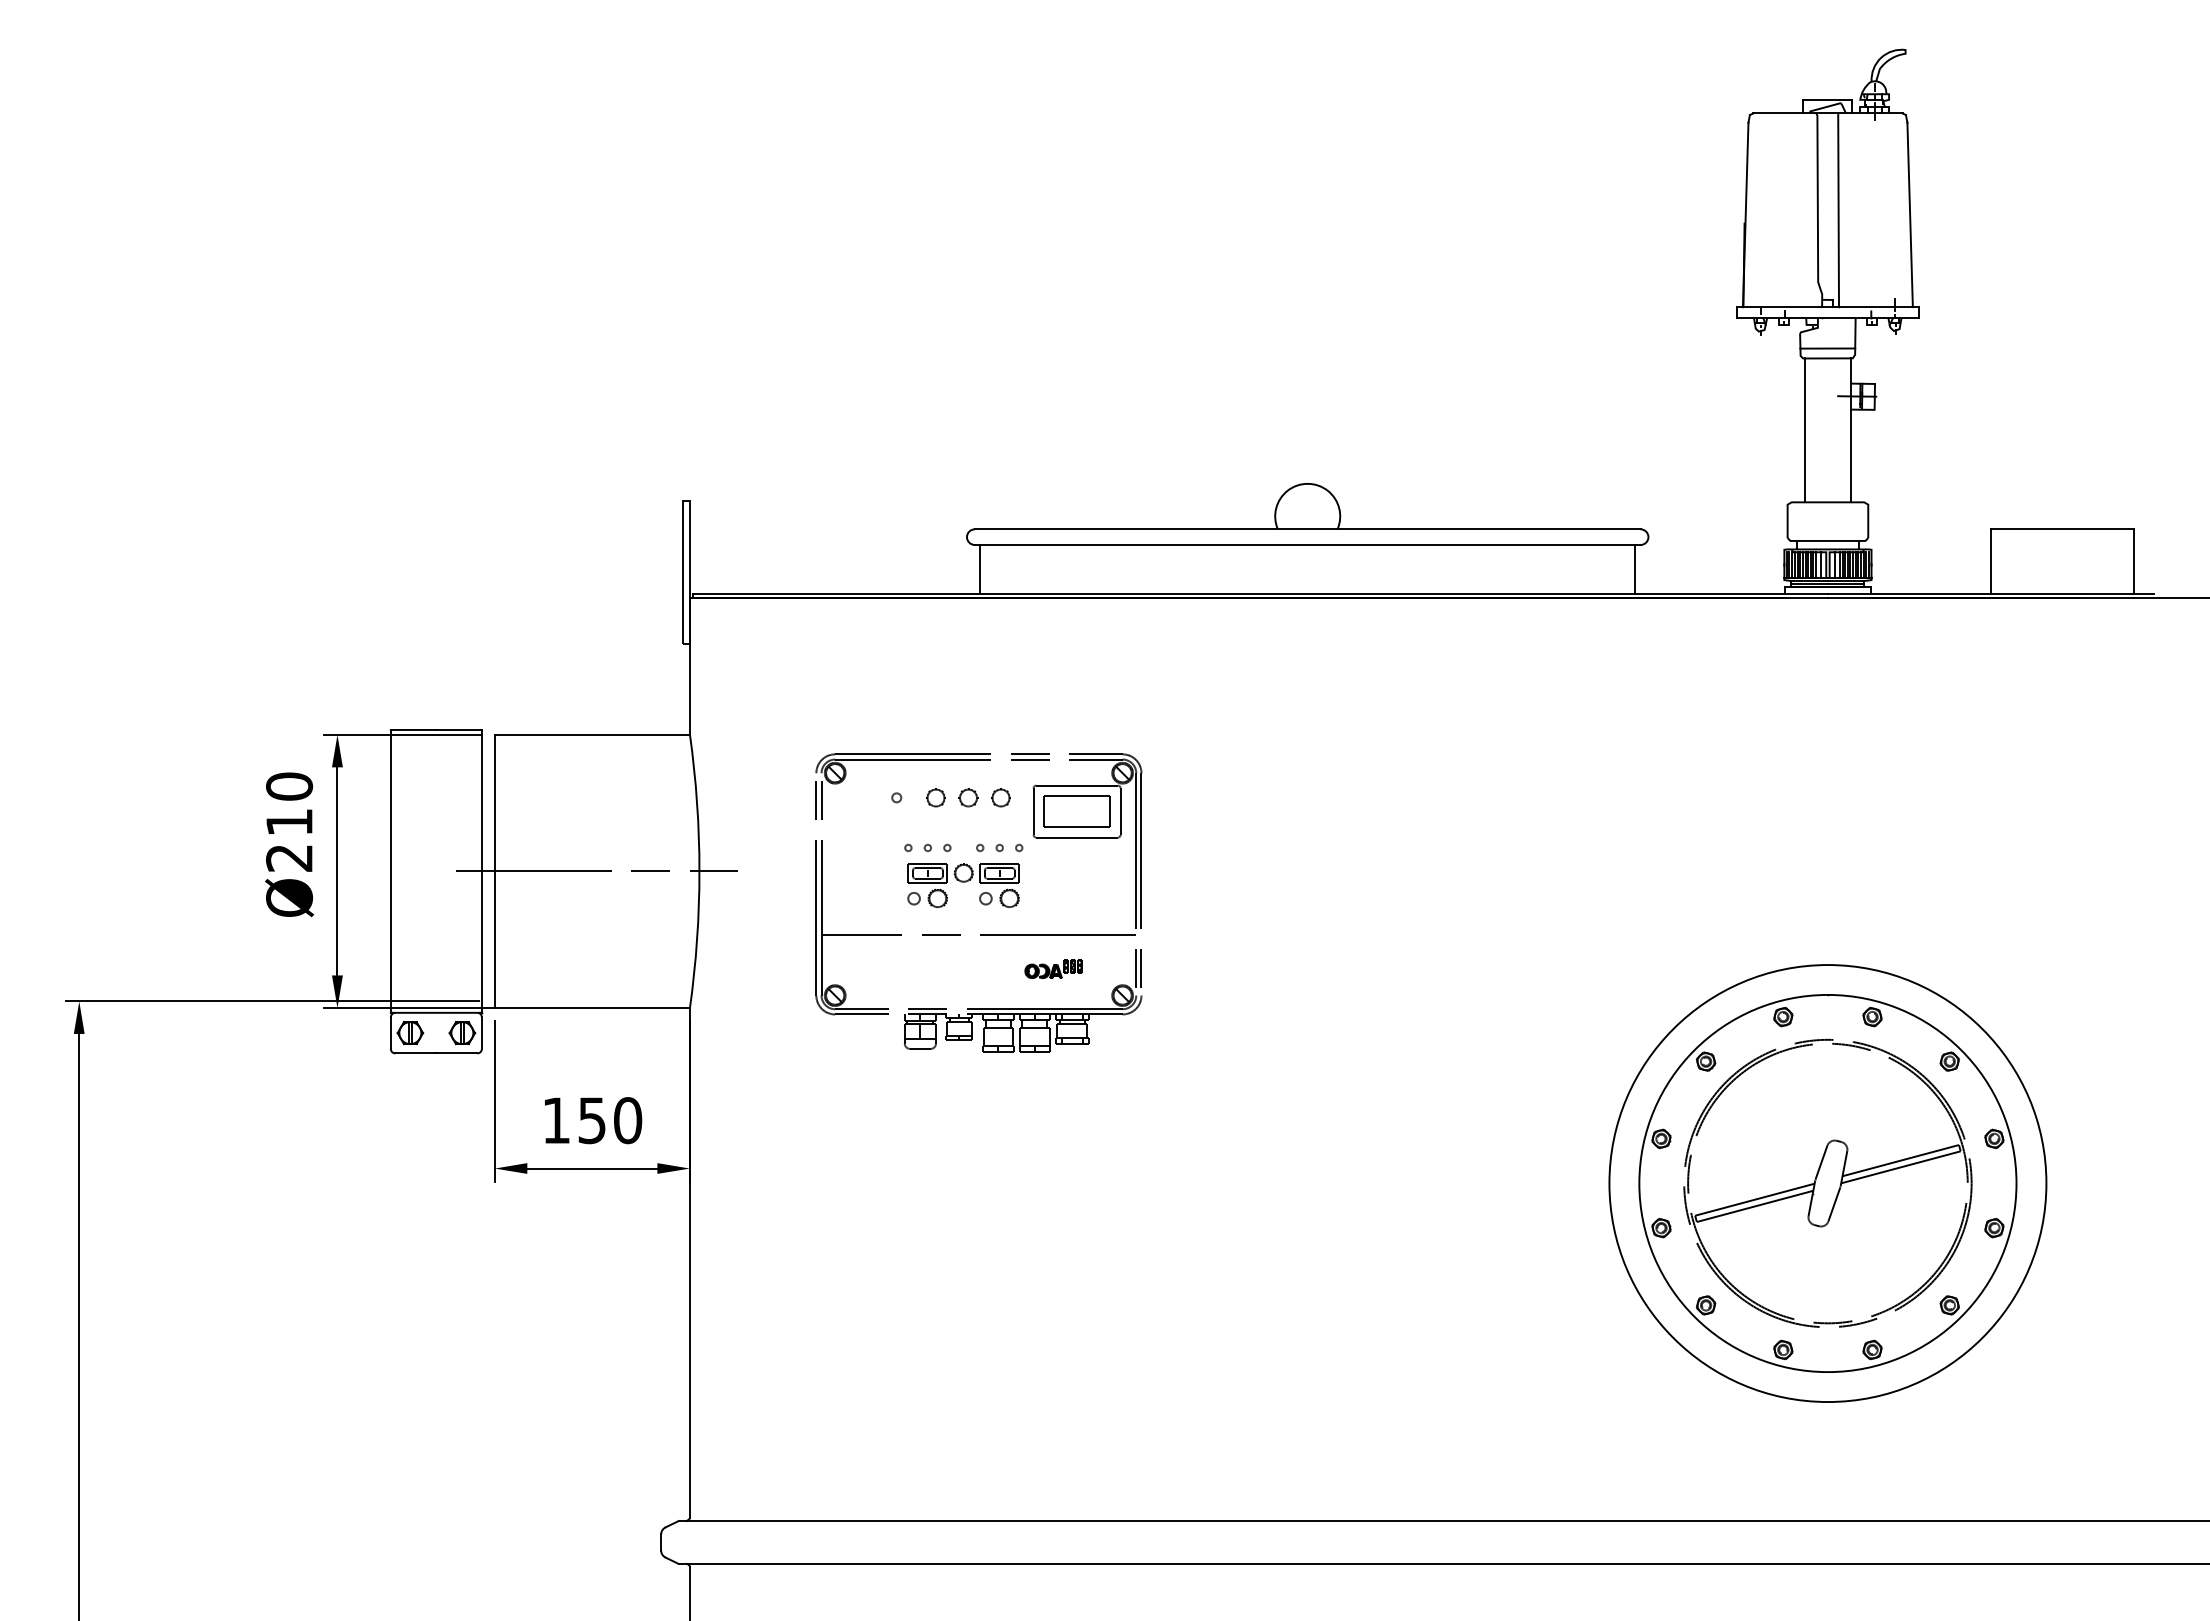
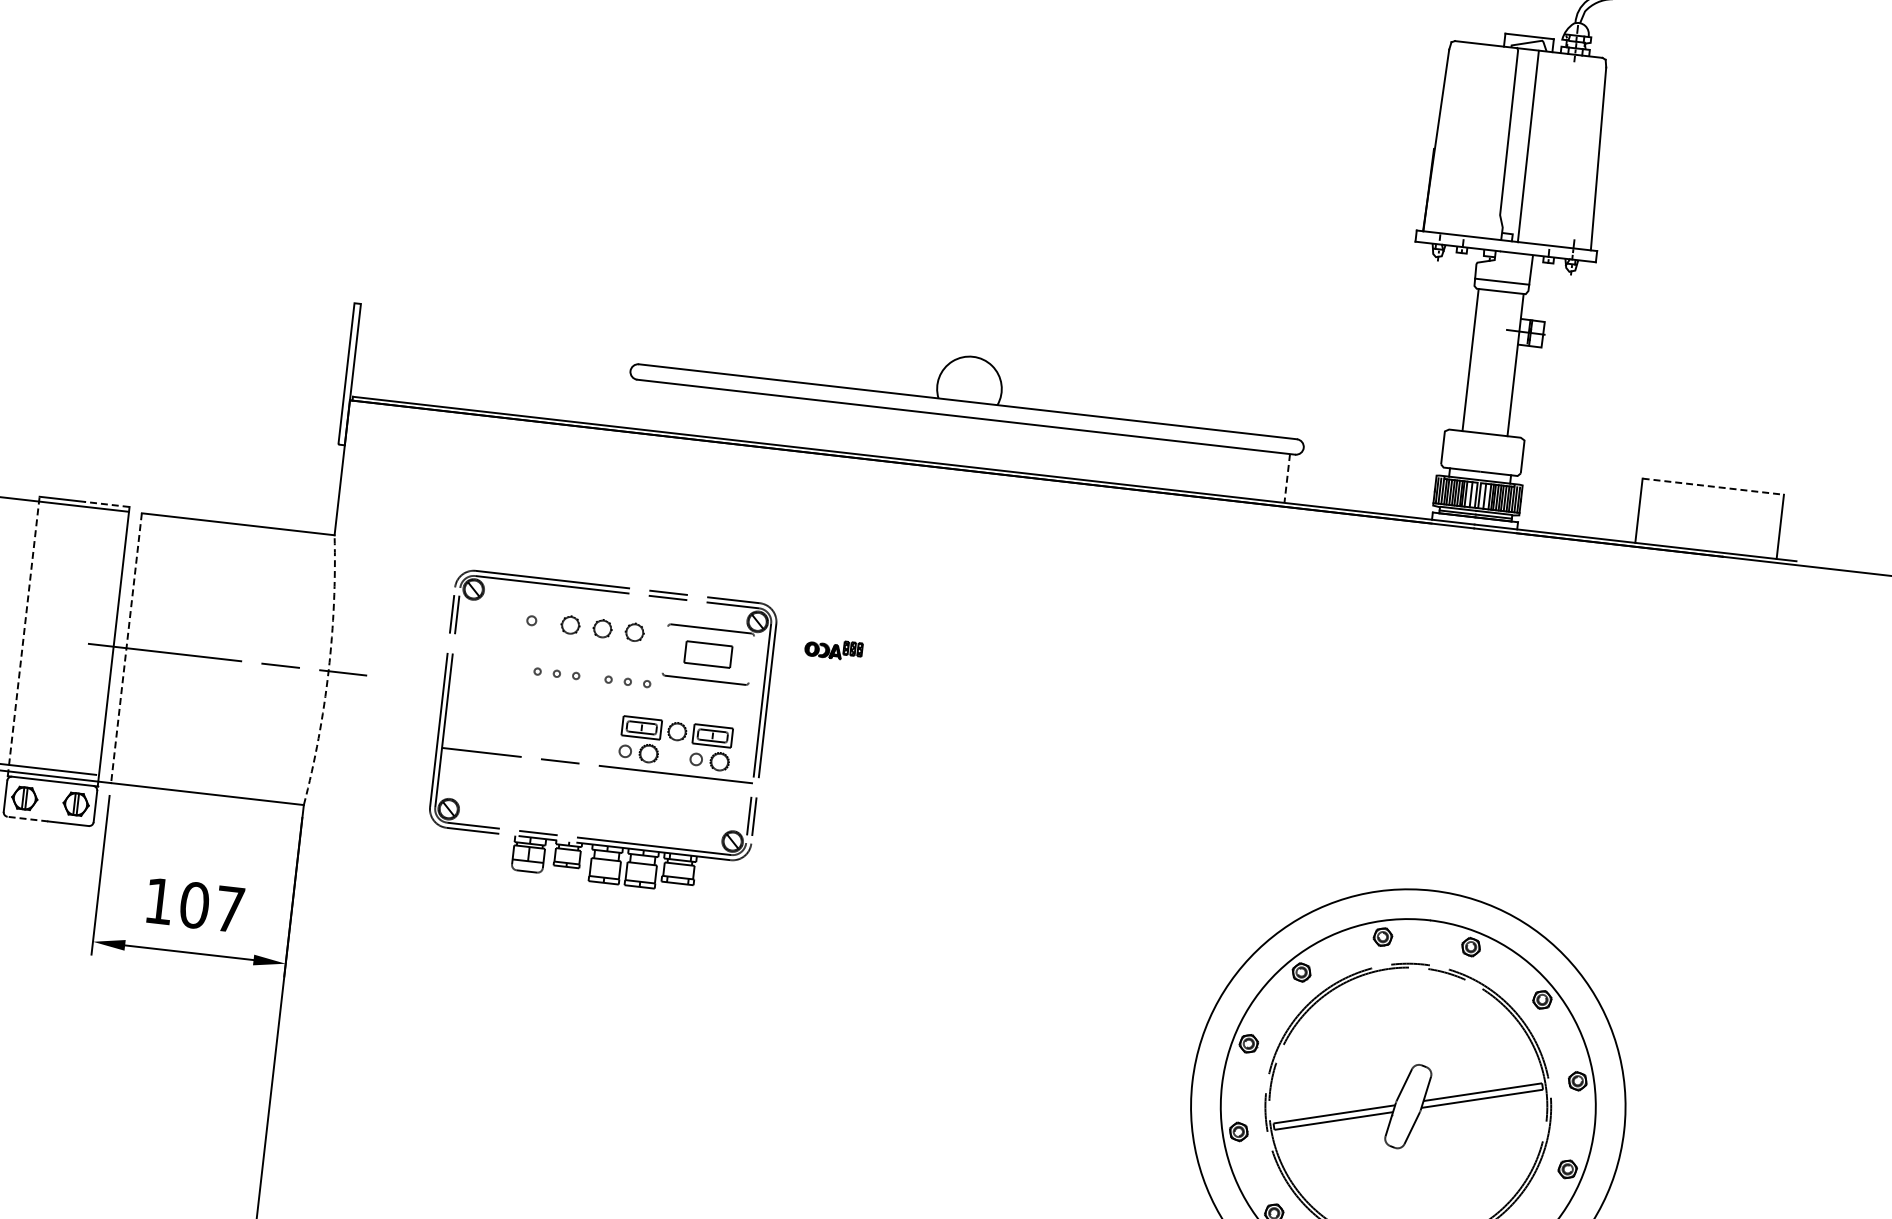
line: (2062, 529) -> (1713, 486), solid -> dashed
line: (979, 569) -> (639, 404), removed
line: (1635, 569) -> (1287, 478), solid -> dashed
line: (459, 729) -> (107, 504), solid -> dashed
line: (1033, 811) -> (665, 649), removed
part: (1076, 811) -> (707, 654), size x0.7
line: (1120, 811) -> (751, 659), removed
line: (390, 870) -> (23, 635), solid -> dashed
line: (494, 871) -> (126, 648), solid -> dashed
arc: (699, 871) -> (328, 671), solid -> dashed
part: (963, 885) -> (675, 743), moved
part: (1053, 969) -> (833, 649), moved
line: (415, 1053) -> (27, 819), solid -> dashed
text: (610, 1120) -> (212, 907), 150 -> 107

